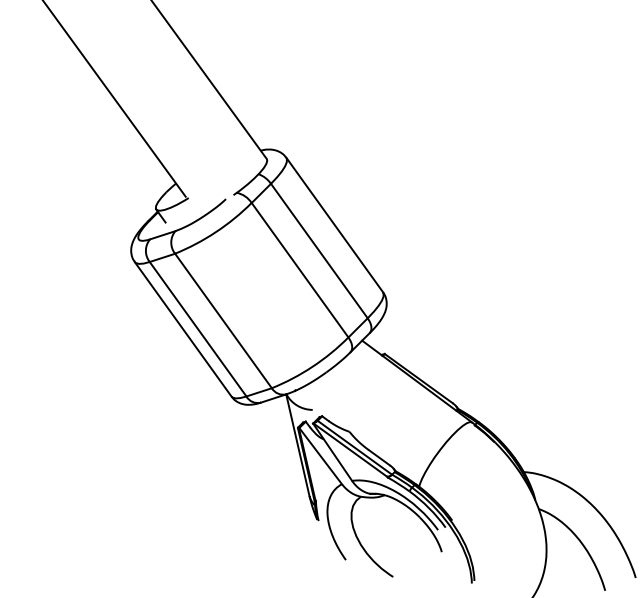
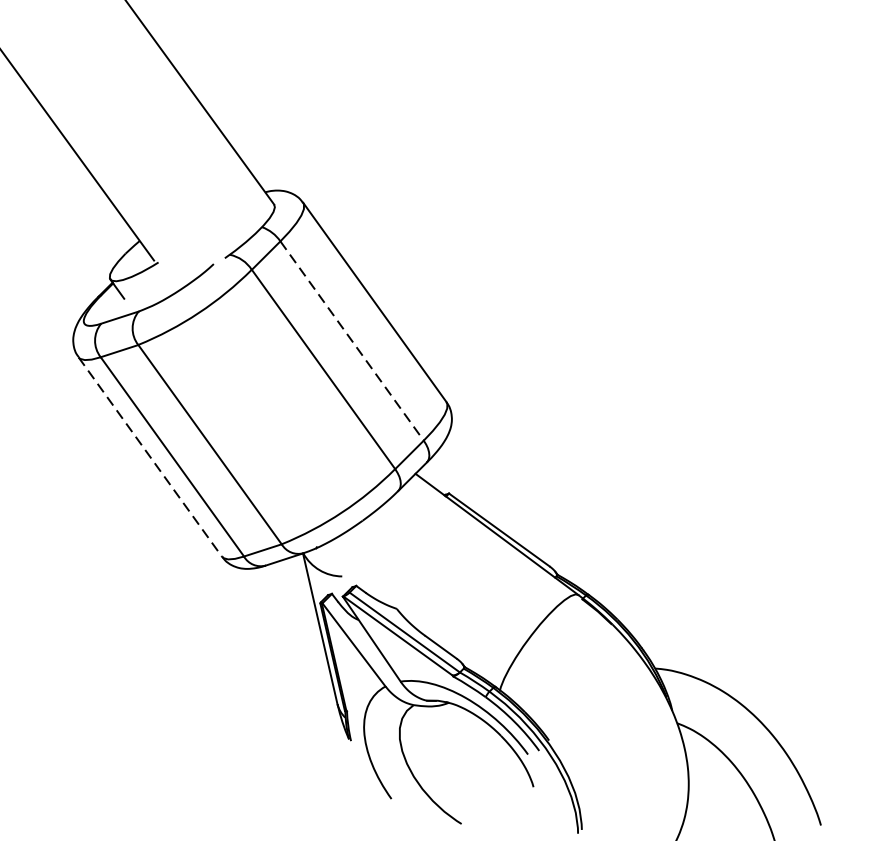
line: (319, 251) -> (352, 341), solid -> dashed
line: (183, 329) -> (150, 457), solid -> dashed

